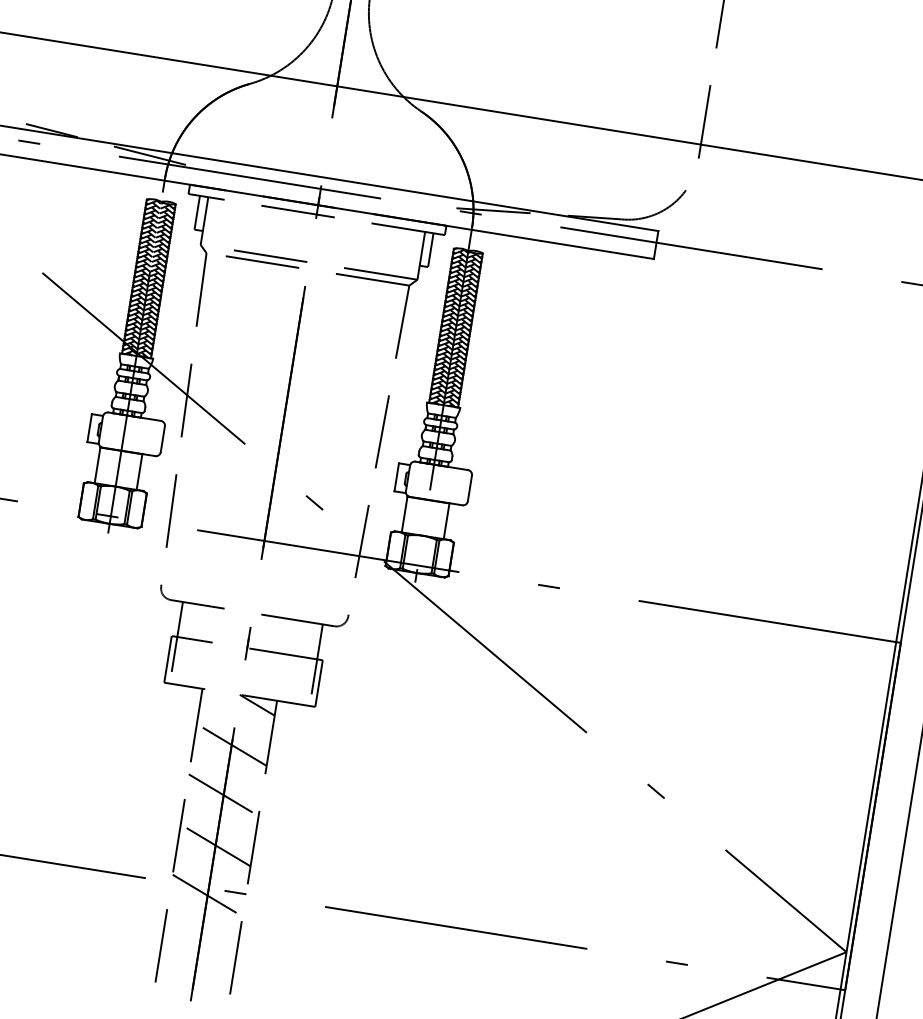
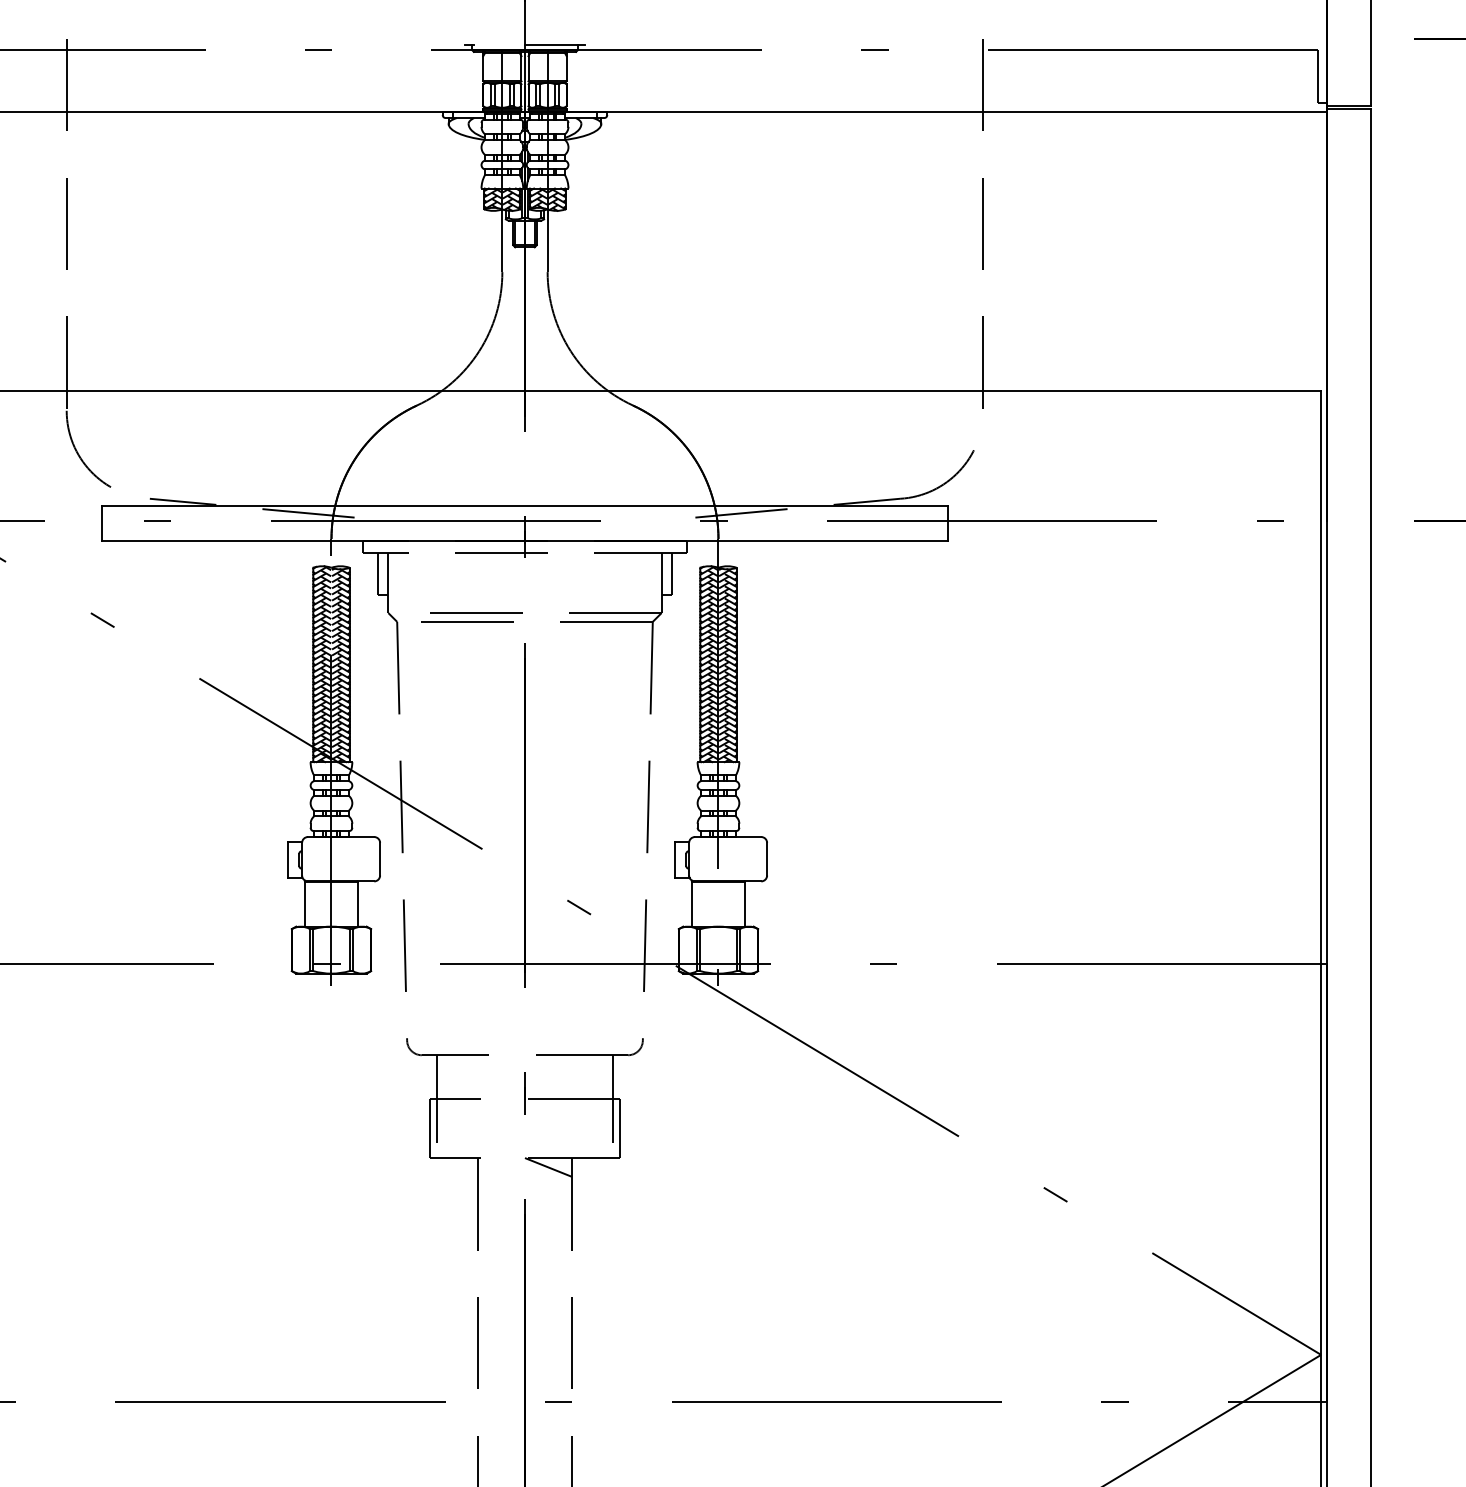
line: (231, 745) -> (524, 1221), removed
line: (223, 795) -> (524, 1284), removed
line: (215, 845) -> (524, 1347), removed
line: (207, 895) -> (524, 1410), removed

